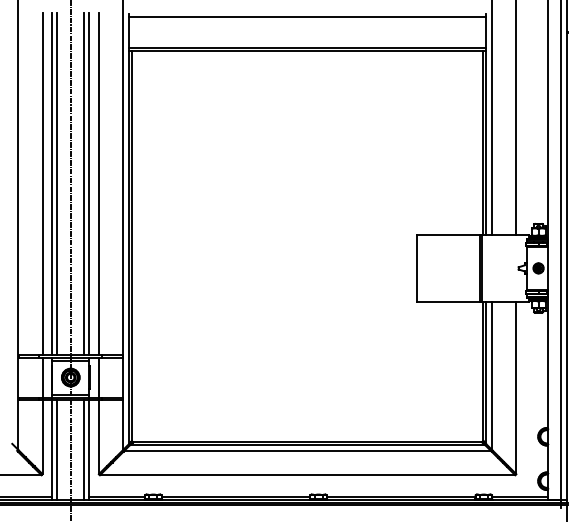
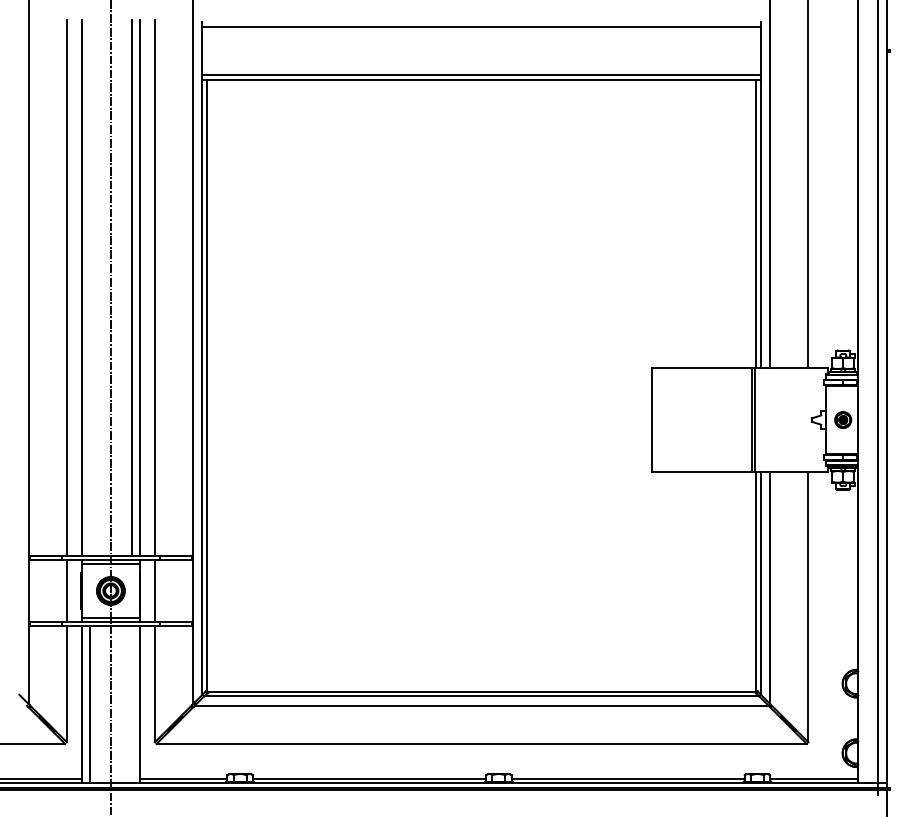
line: (57, 183) -> (90, 287), removed
line: (84, 449) -> (132, 703), removed

